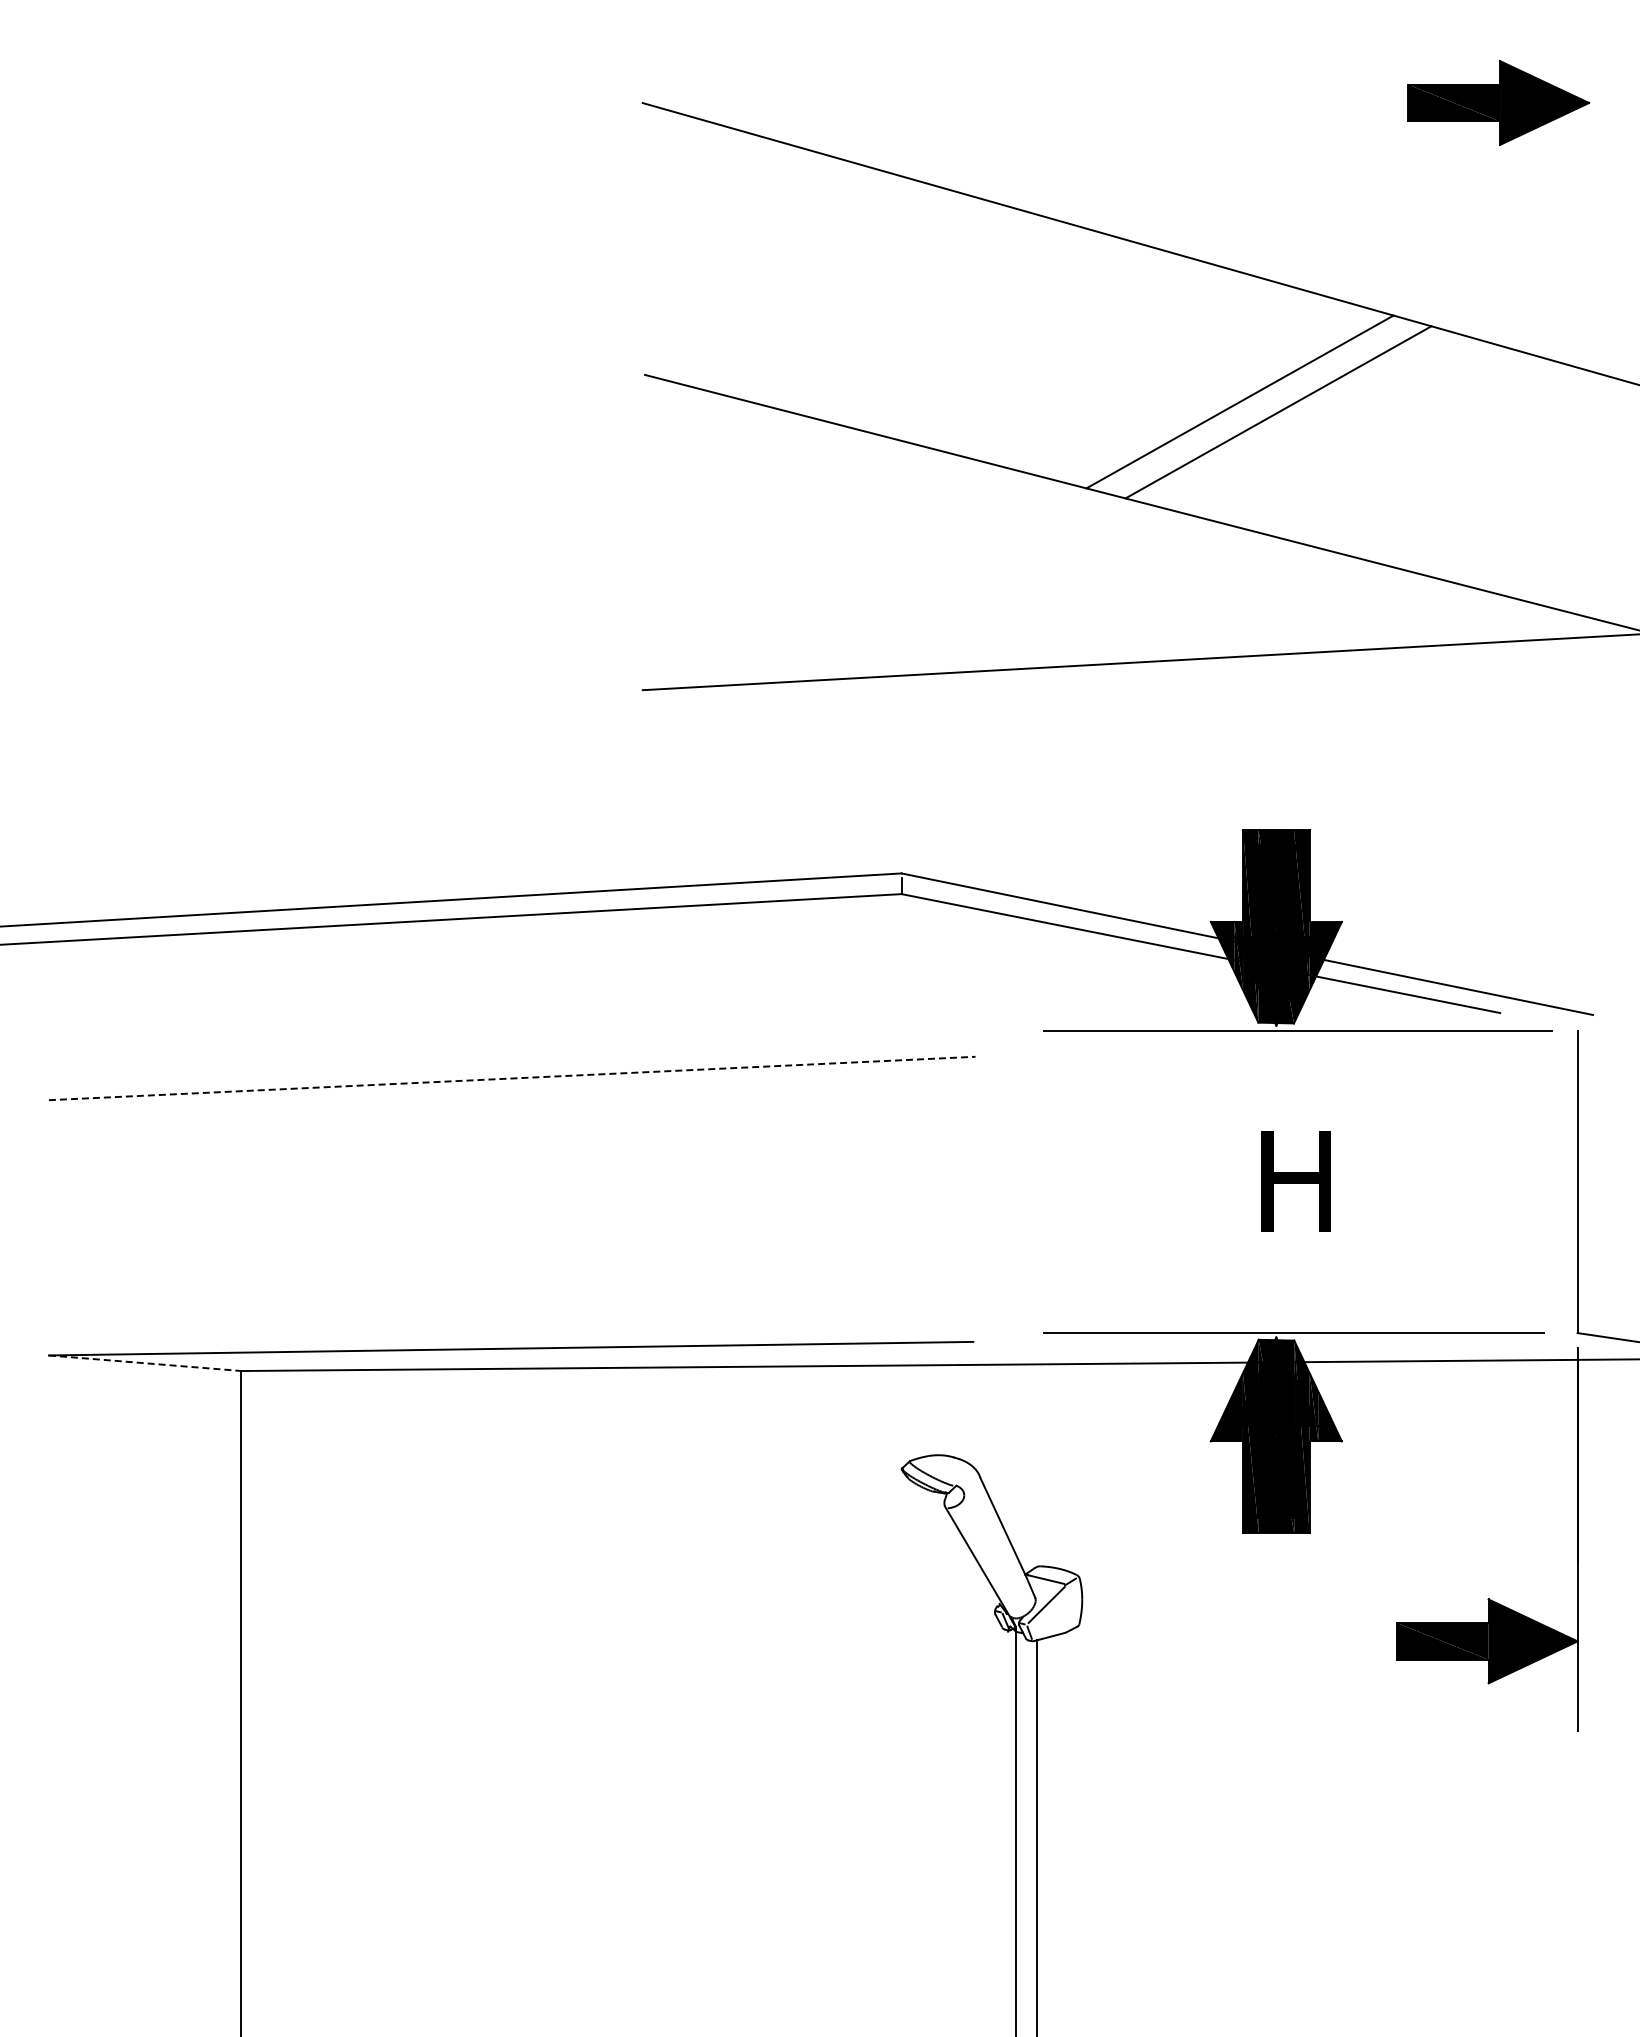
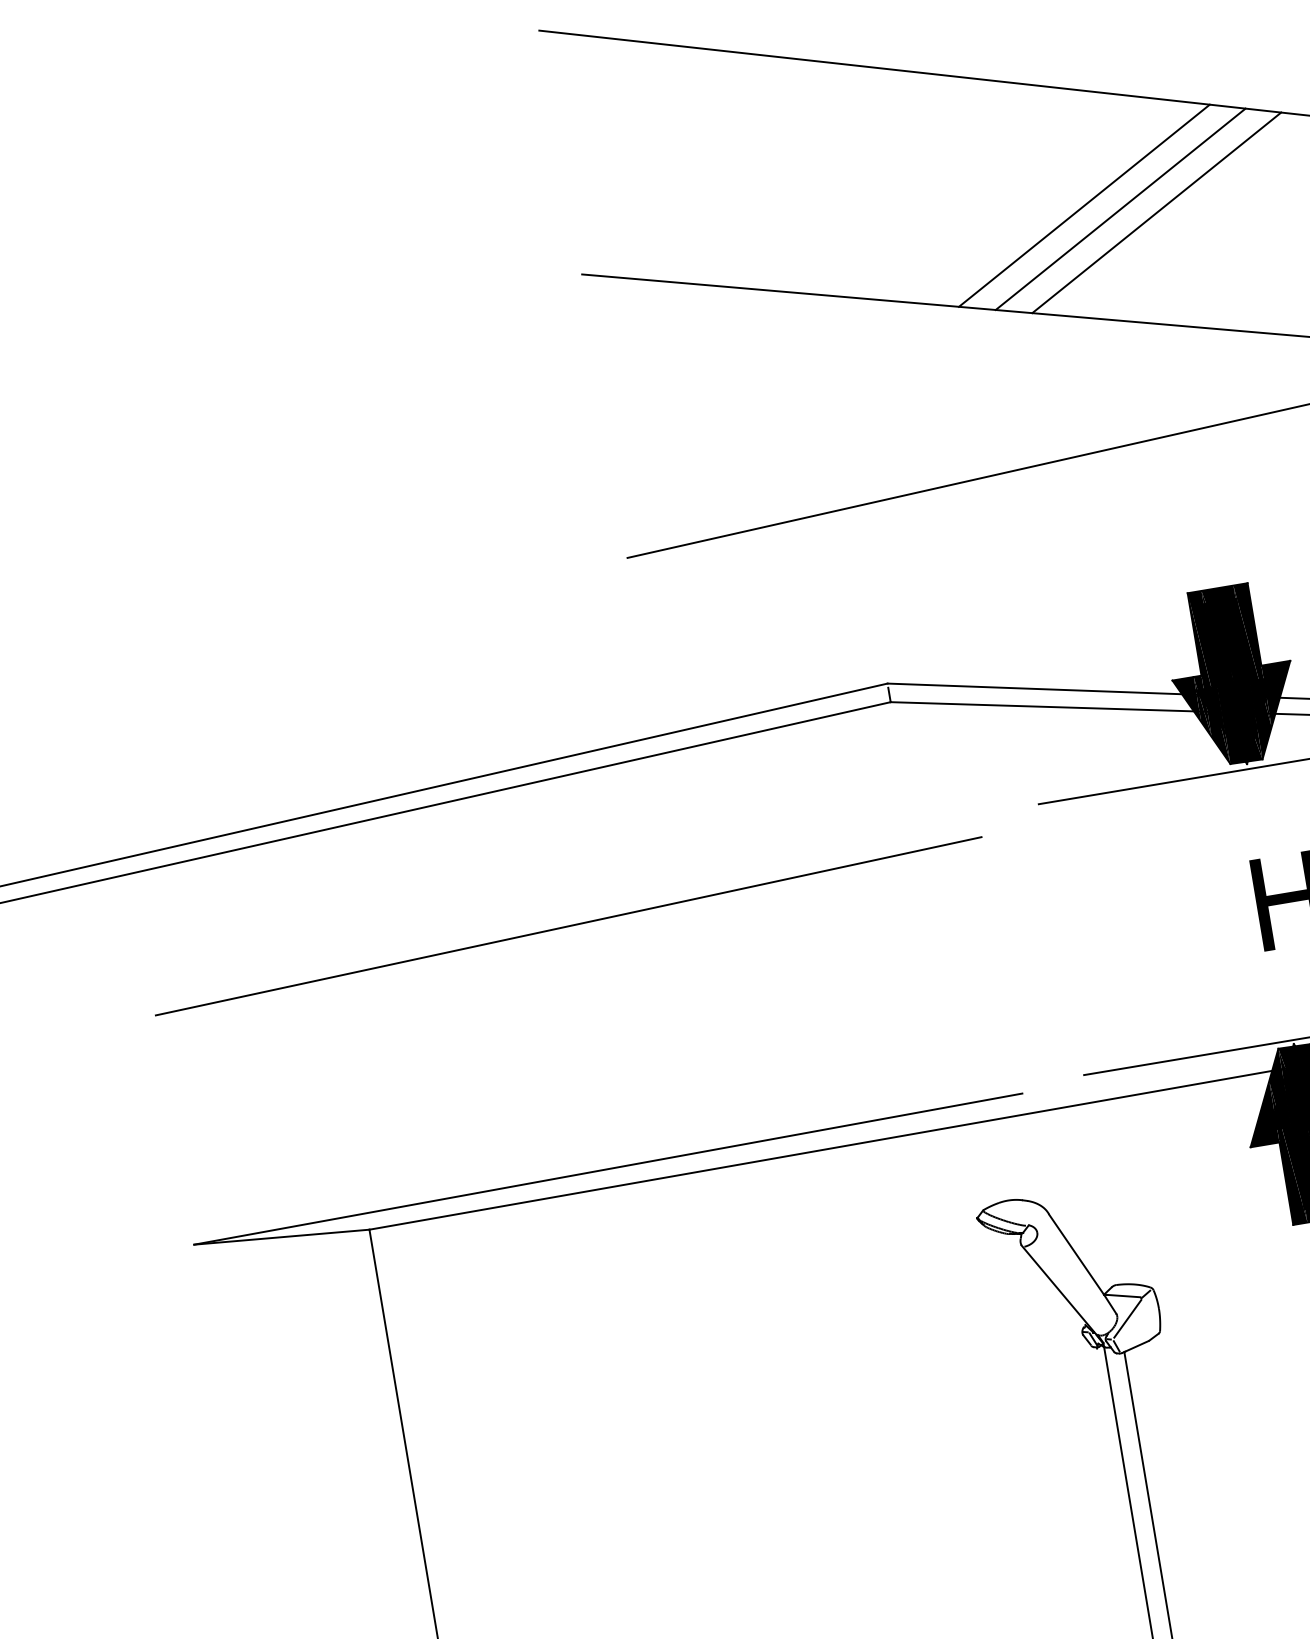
line: (1201, 391) -> (1084, 205), added
line: (512, 1078) -> (568, 926), dashed -> solid
line: (145, 1363) -> (282, 1237), dashed -> solid

